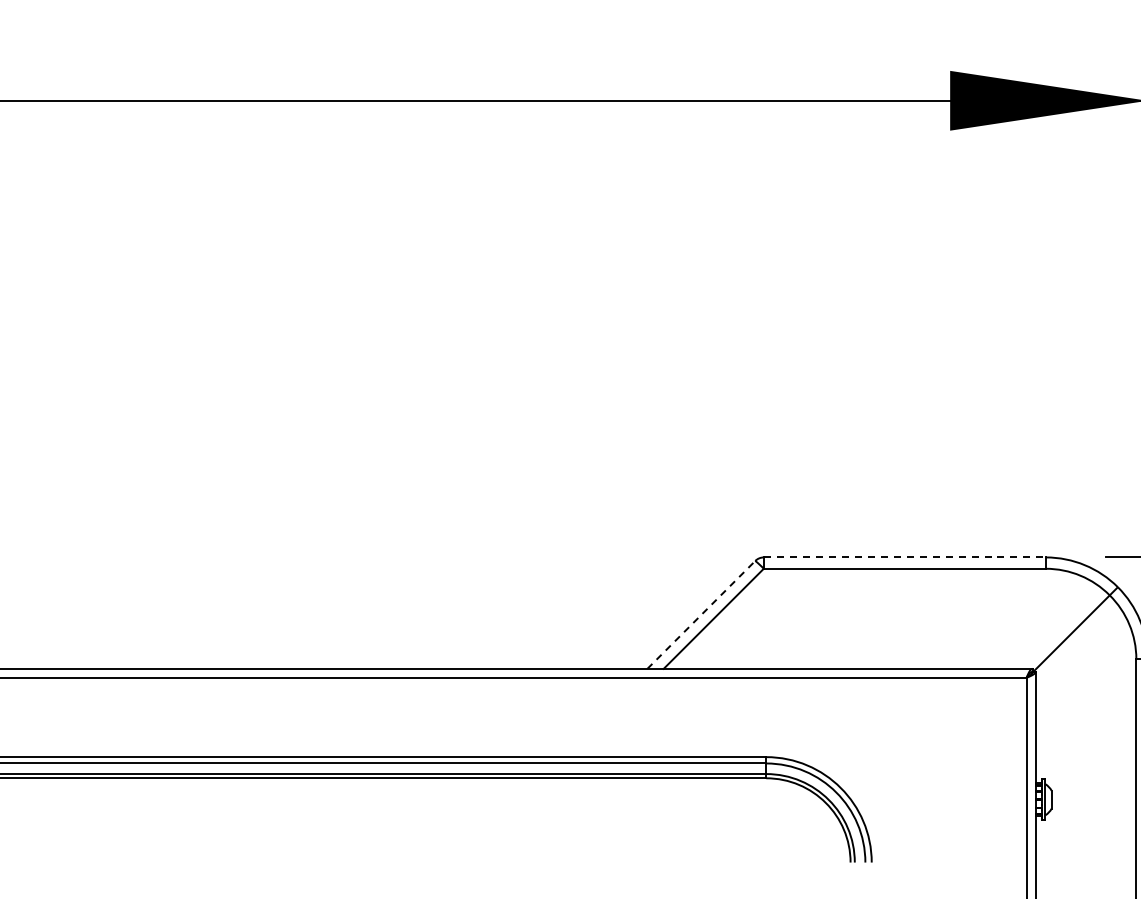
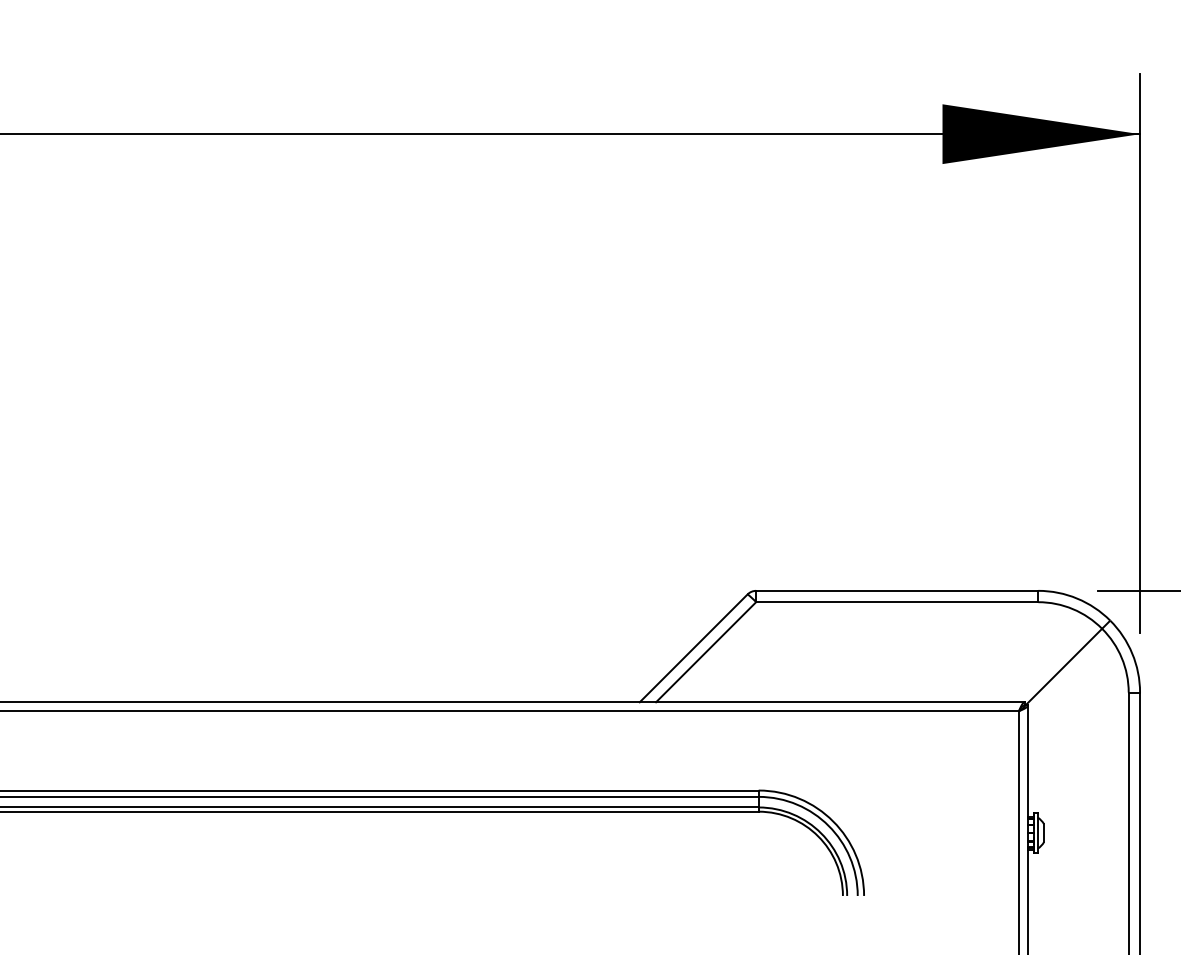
line: (905, 557) -> (897, 590), dashed -> solid
line: (702, 614) -> (694, 647), dashed -> solid

